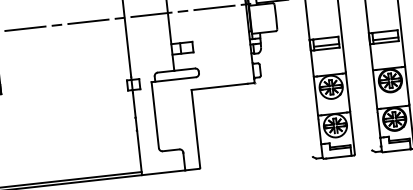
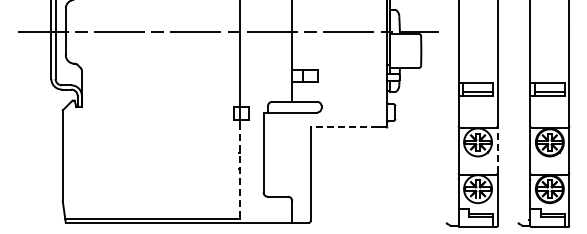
line: (219, 87) -> (344, 127), solid -> dashed
line: (347, 91) -> (497, 149), solid -> dashed
line: (137, 133) -> (239, 172), solid -> dashed

